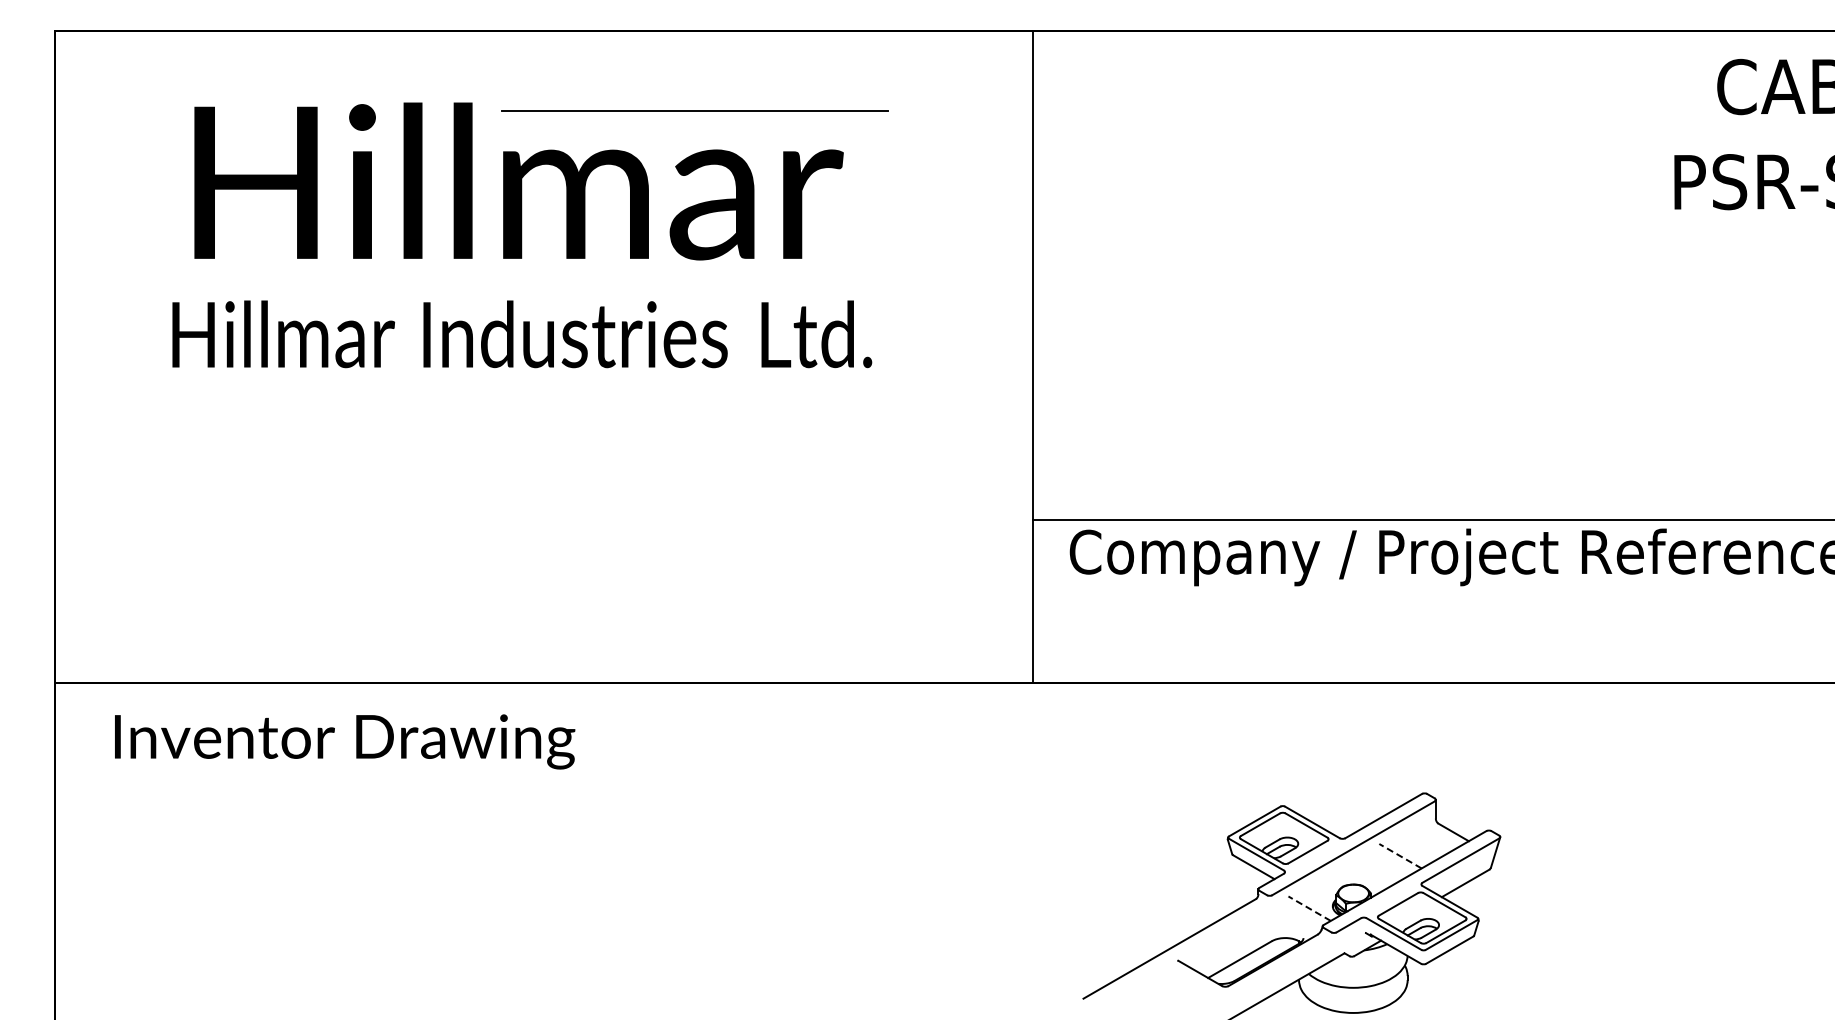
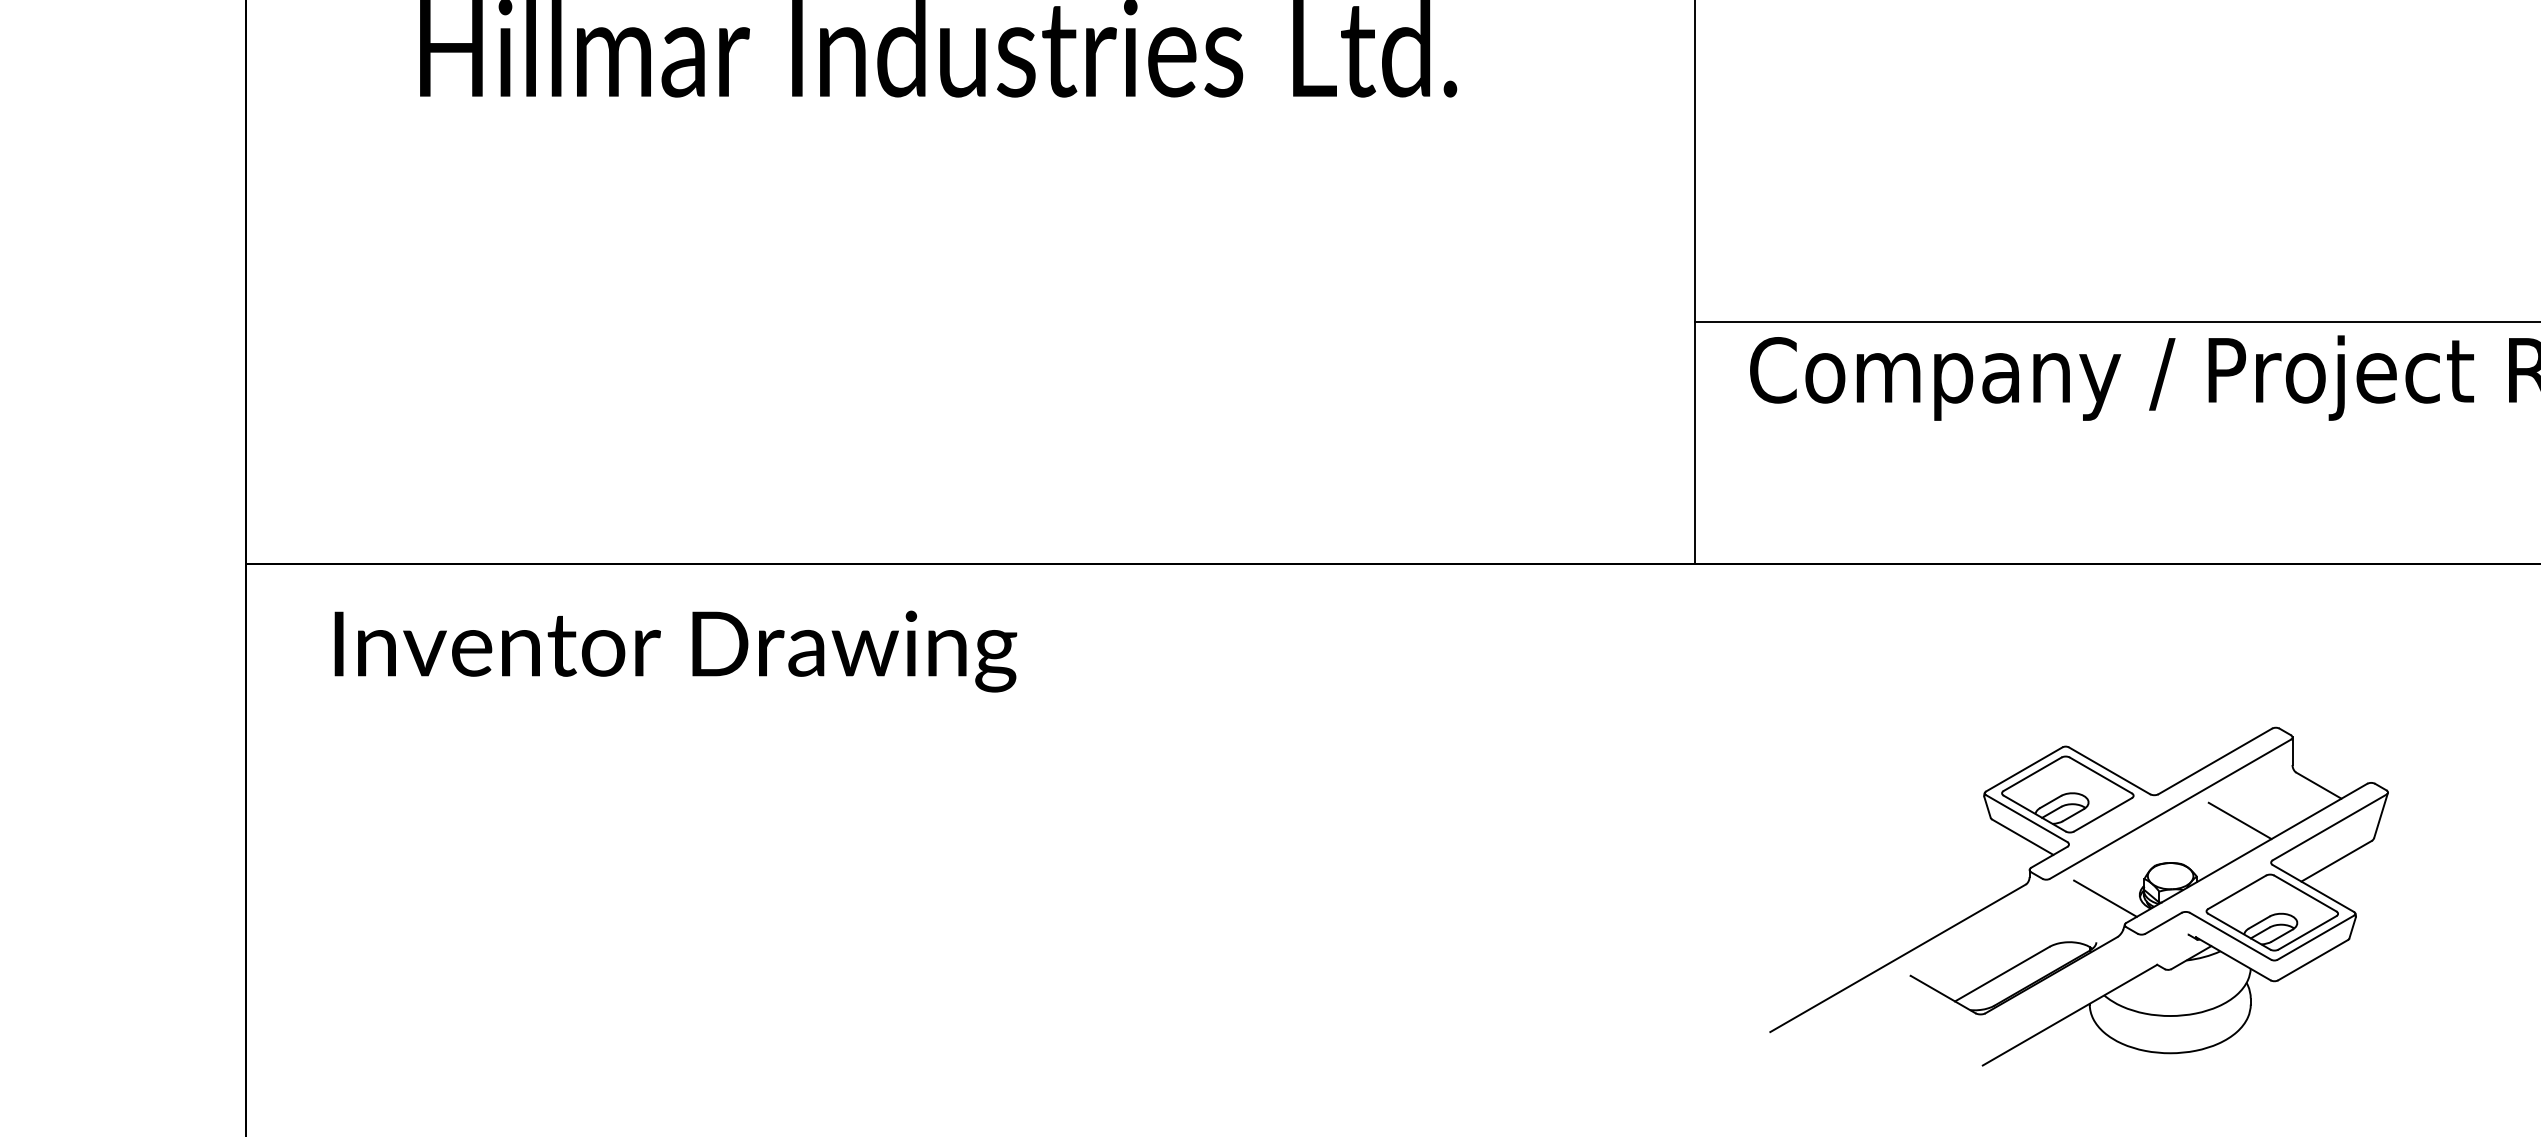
line: (1400, 855) -> (2240, 819), dashed -> solid
line: (1309, 908) -> (2105, 898), dashed -> solid

